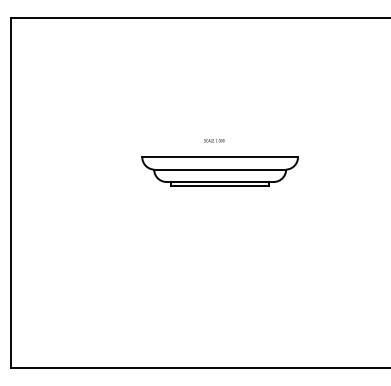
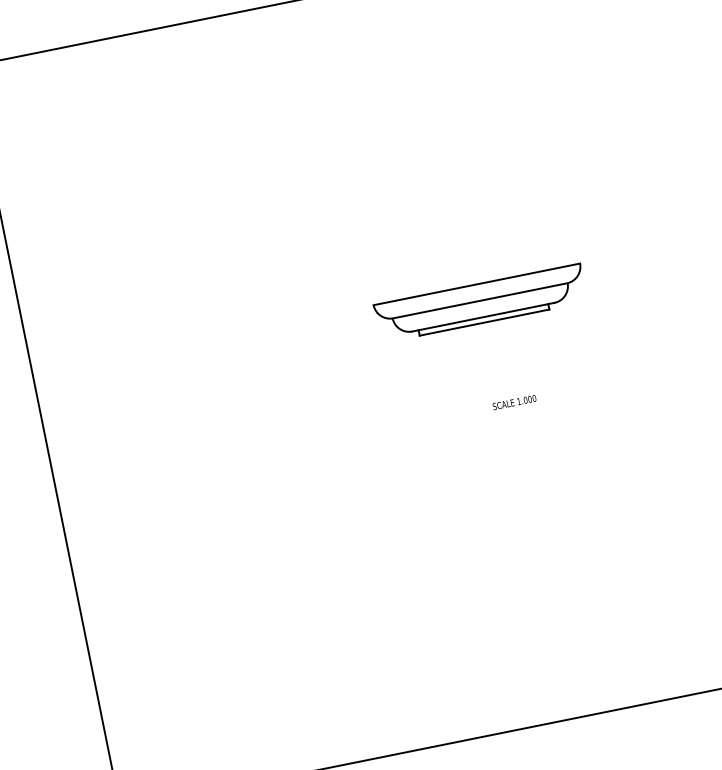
text: (214, 140) -> (514, 402), moved
part: (219, 171) -> (479, 303), size x0.62

